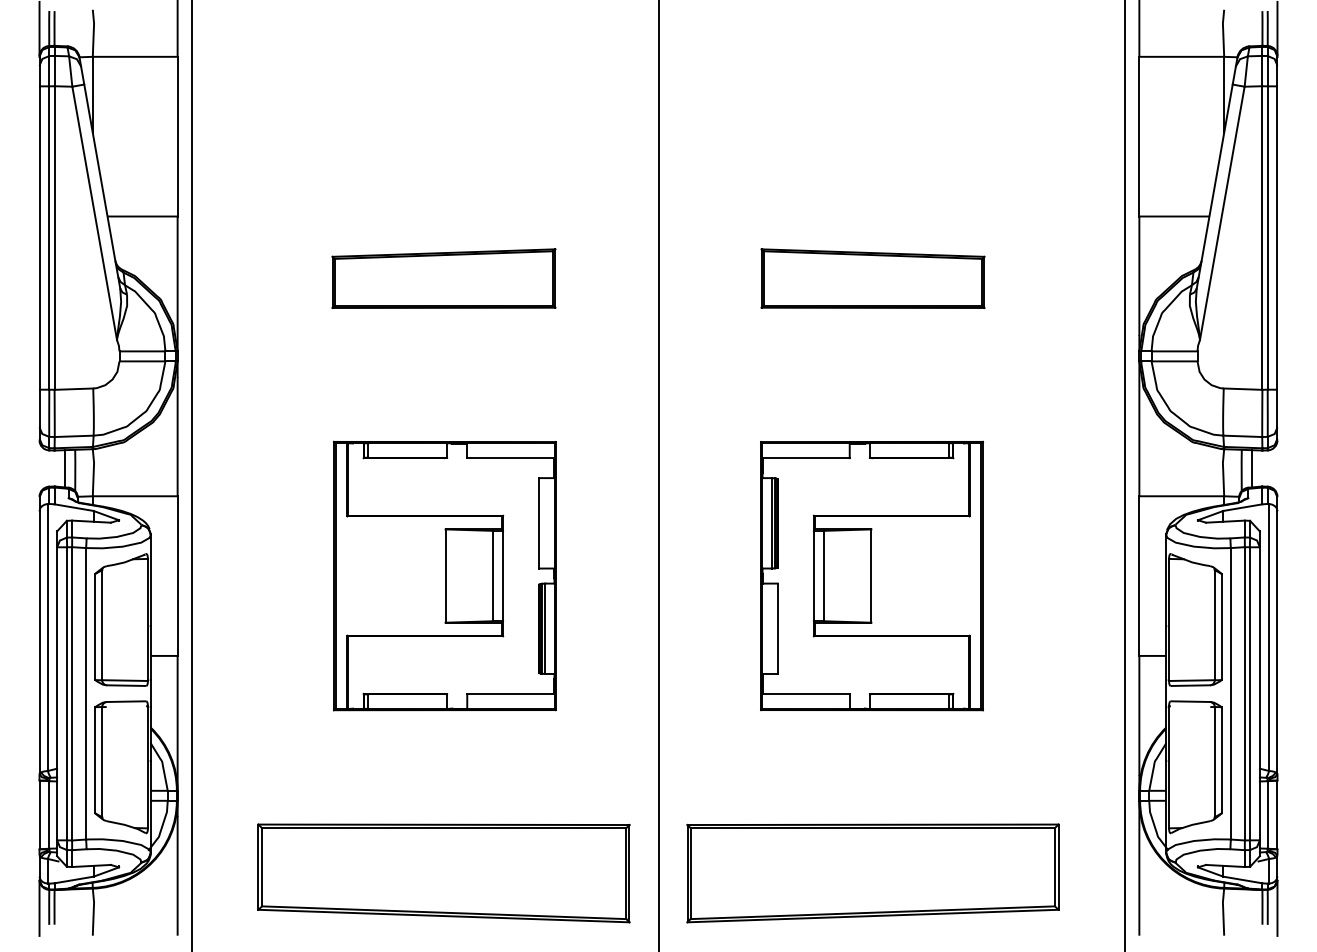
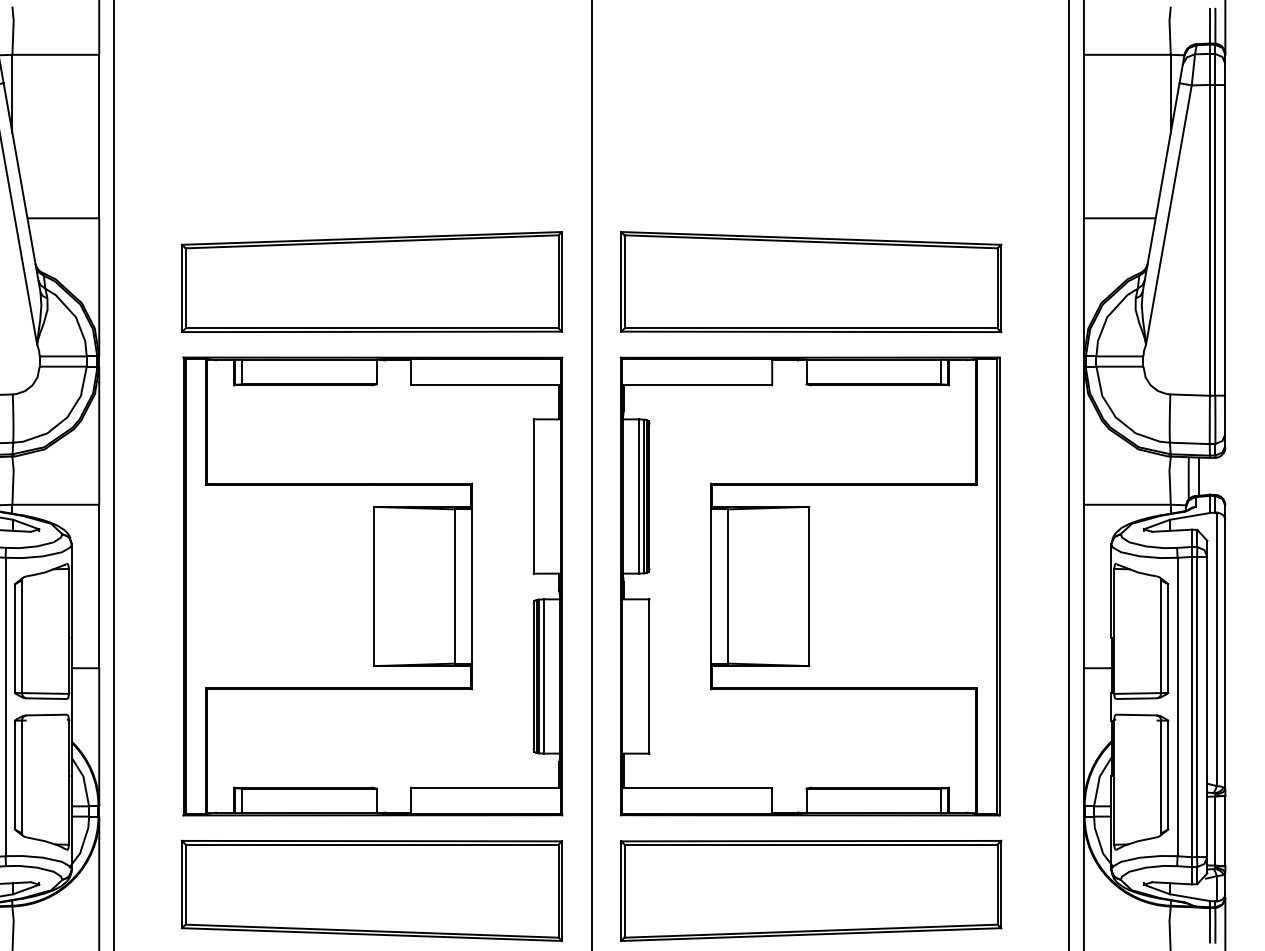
part: (443, 278) -> (371, 281), size x1.67
part: (872, 278) -> (810, 281), size x1.67
part: (444, 575) -> (372, 585), size x1.67
part: (871, 575) -> (809, 585), size x1.67

